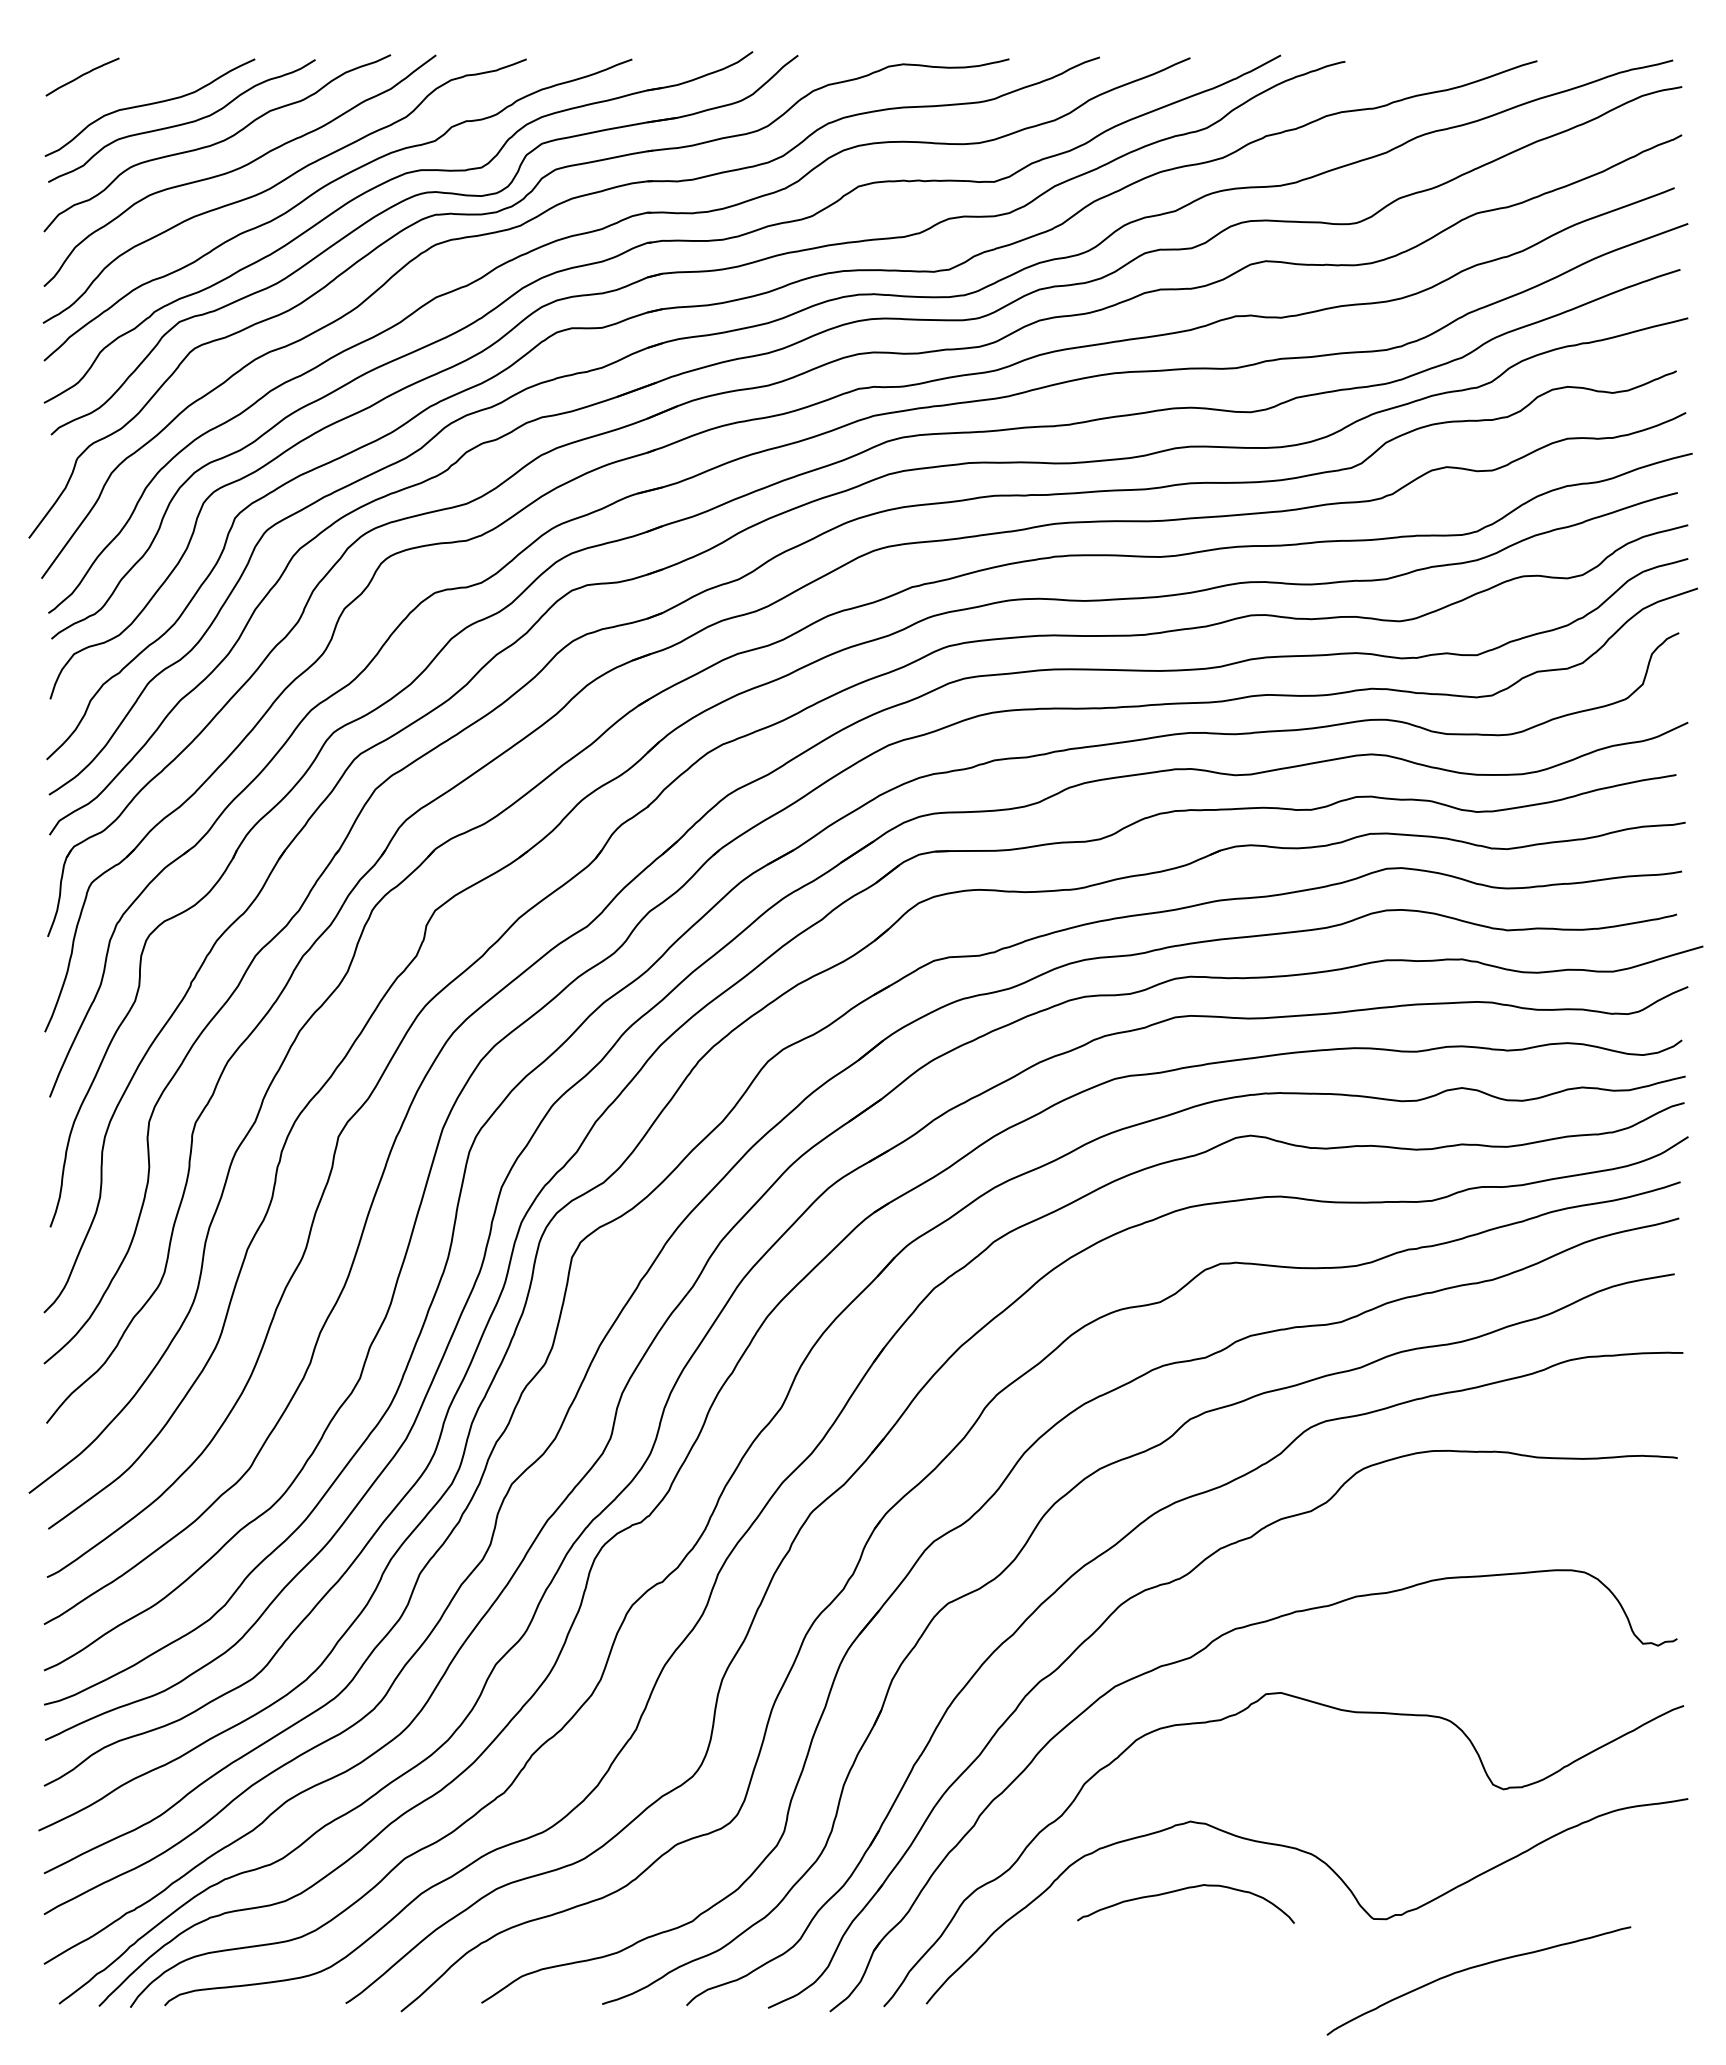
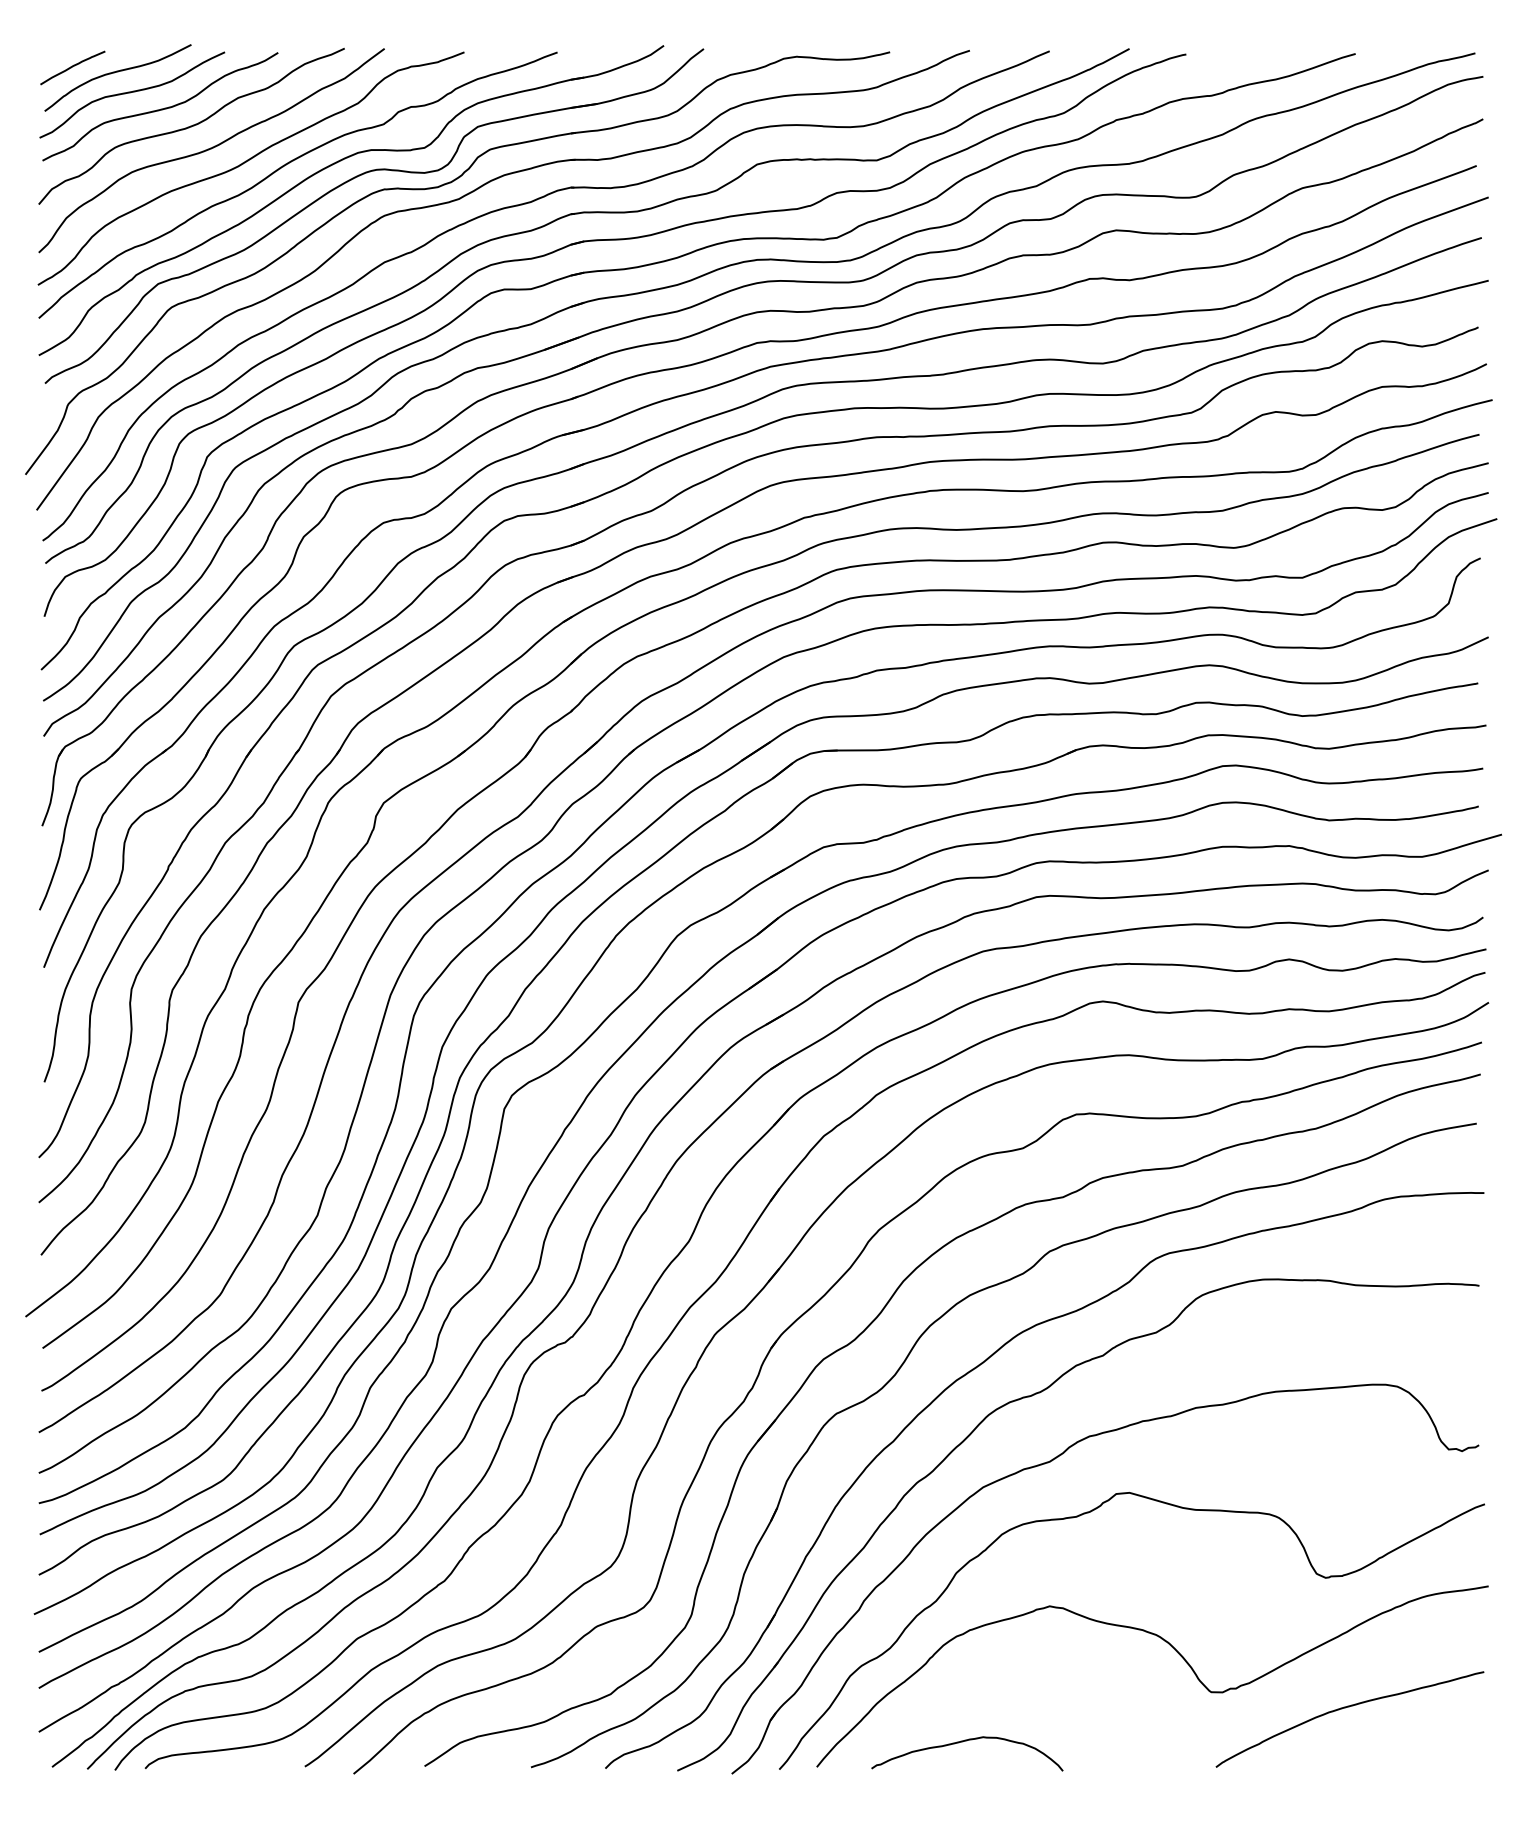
curve: (132, 82) -> (116, 72), added
curve: (1182, 1890) -> (964, 1742), moved
curve: (1473, 1968) -> (1345, 1708), moved

